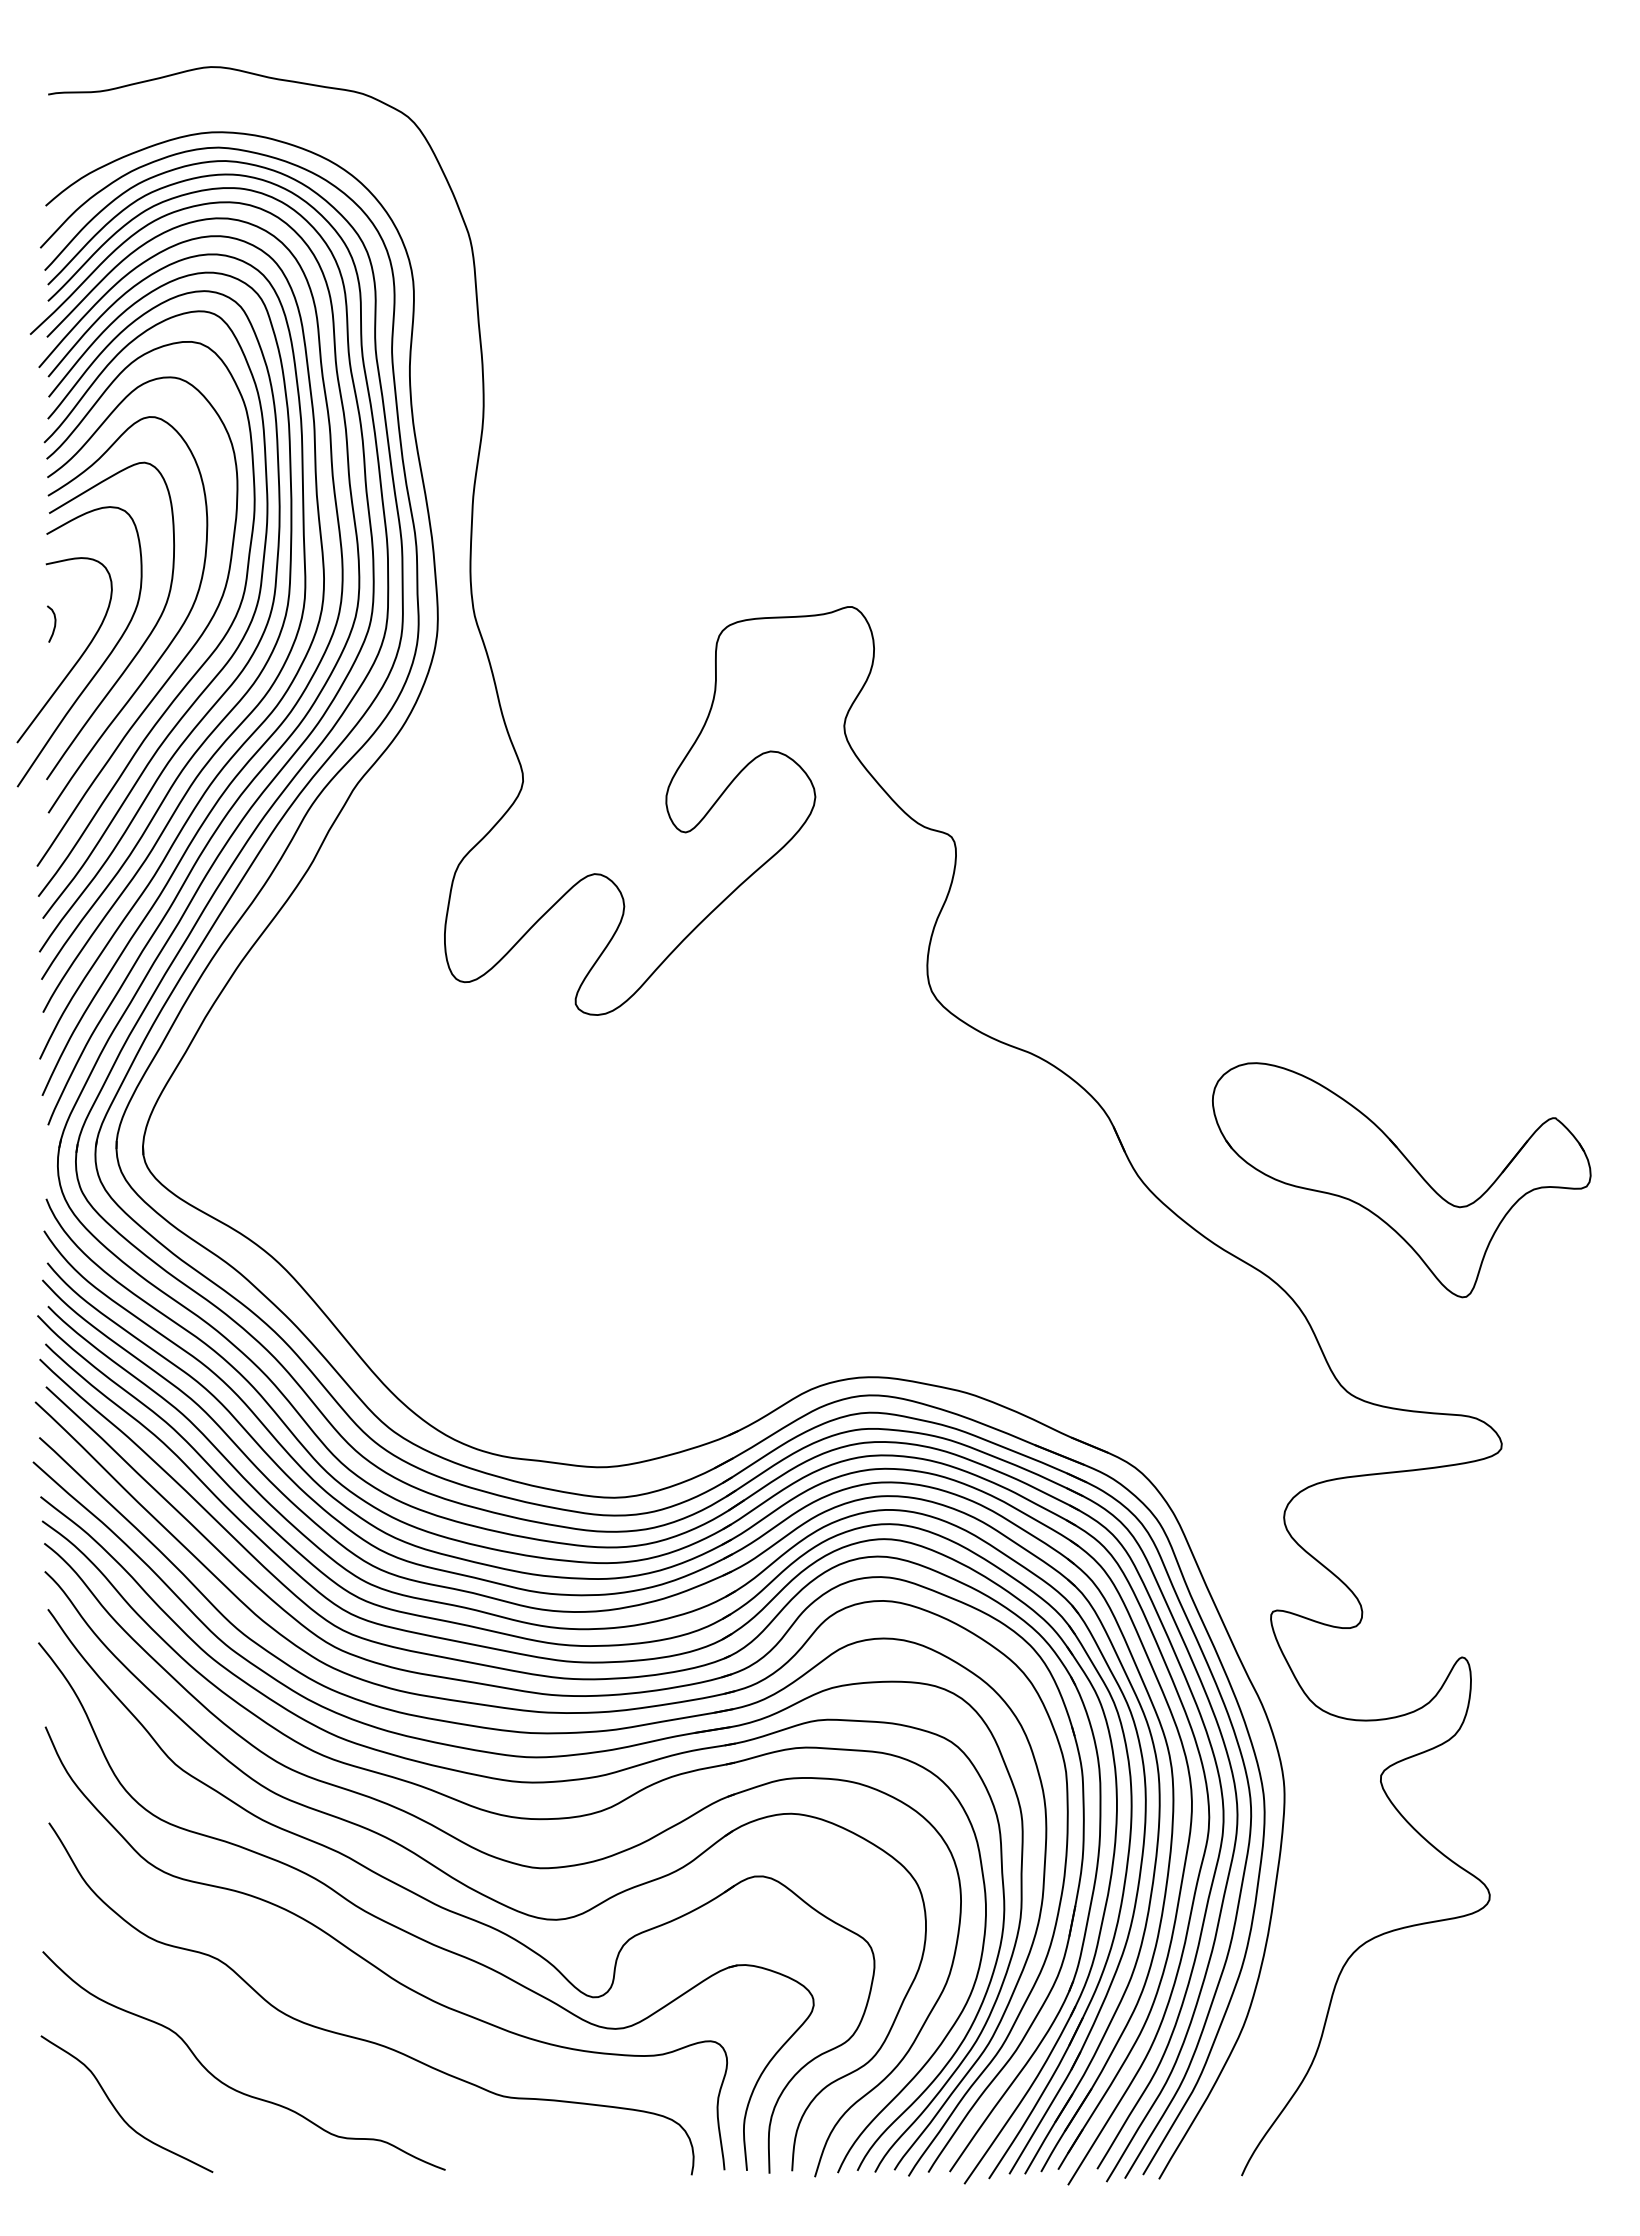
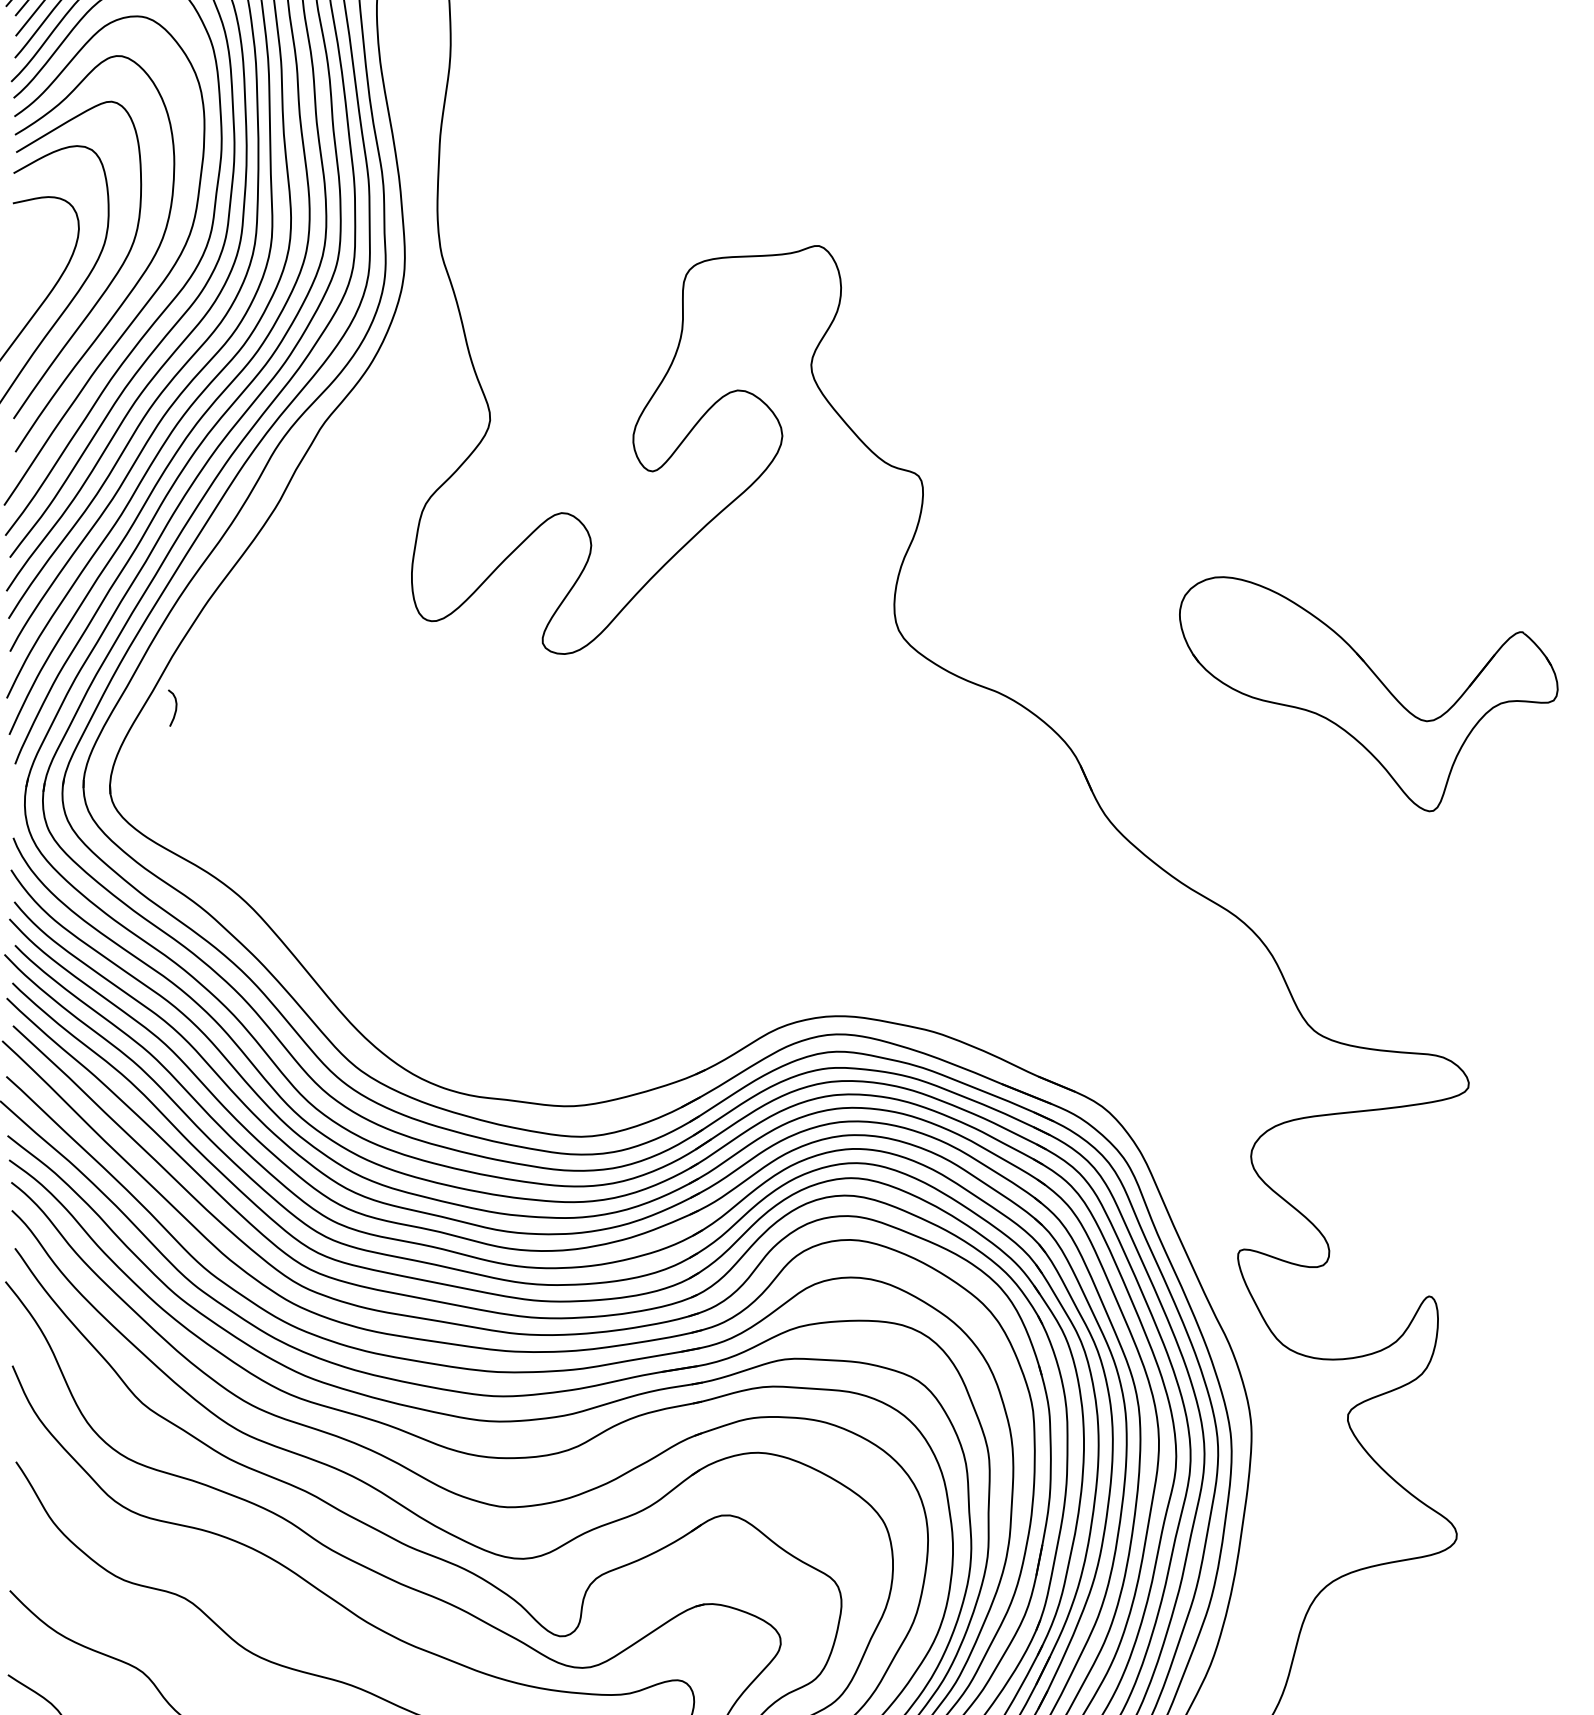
curve: (54, 623) -> (175, 707), moved
part: (1401, 1180) -> (1368, 694), moved

